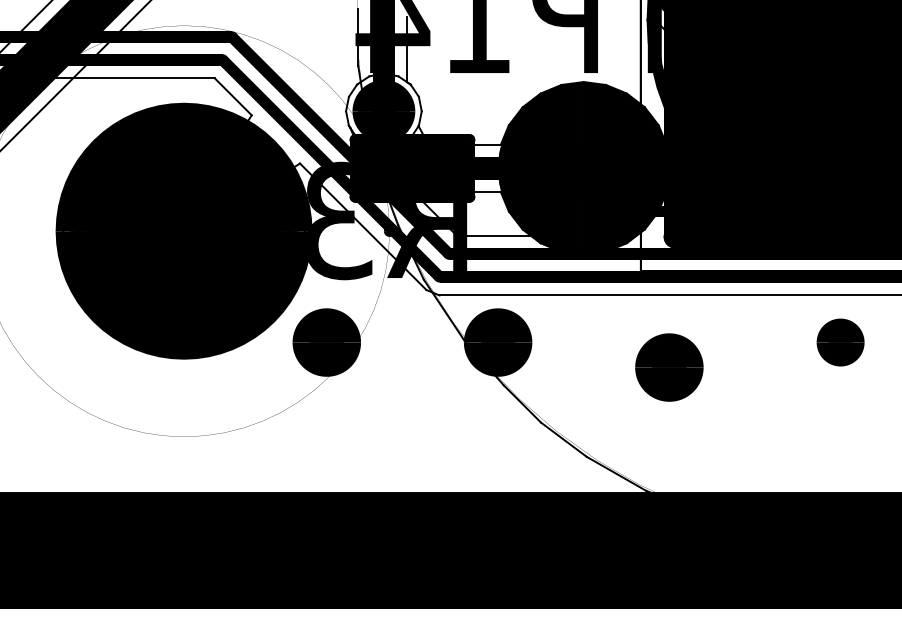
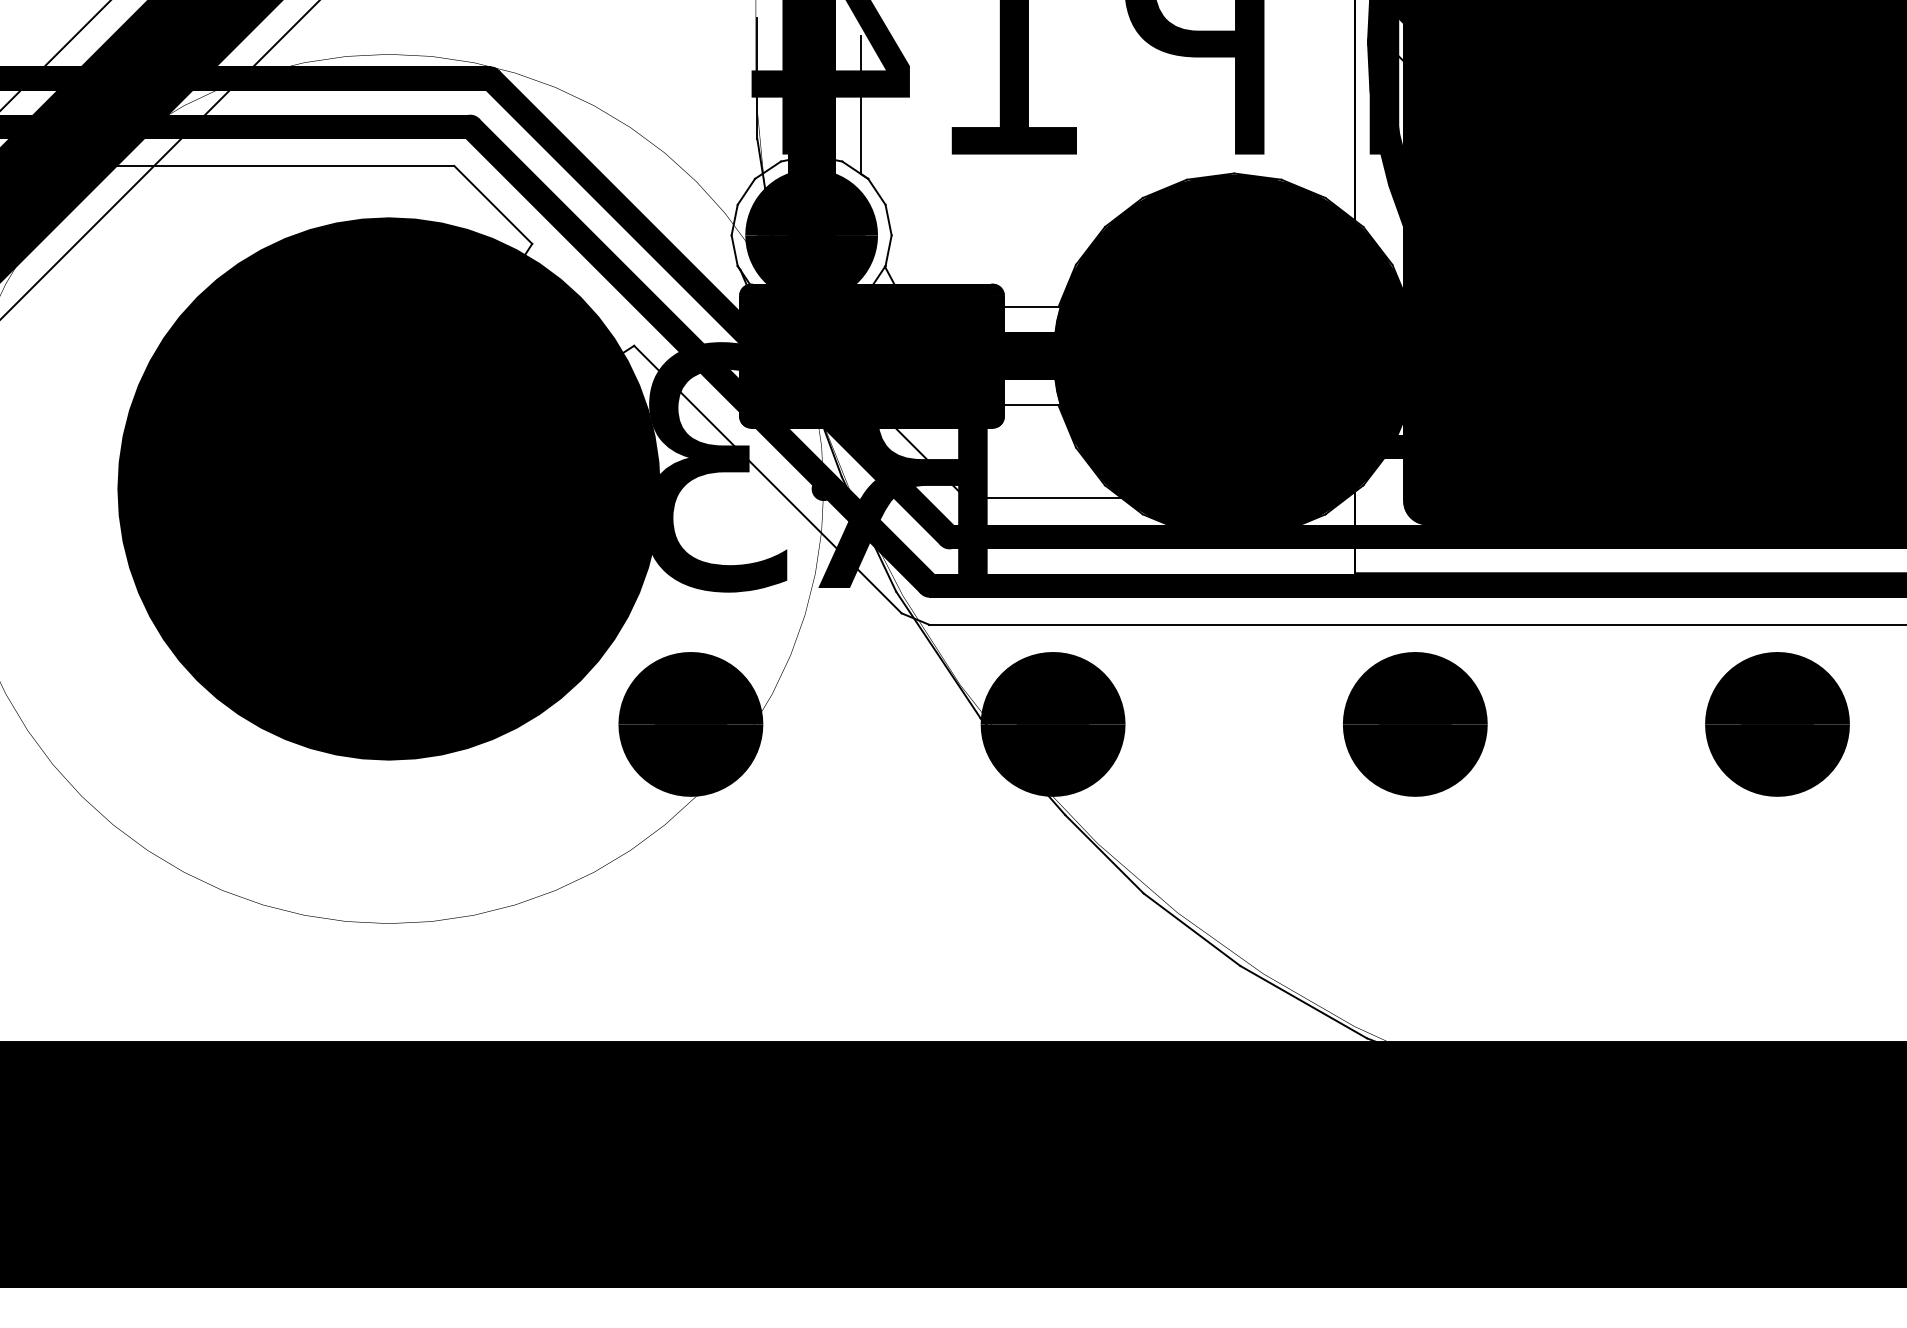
part: (840, 342) -> (1777, 724), size x1.43
part: (669, 367) -> (1415, 724), moved

